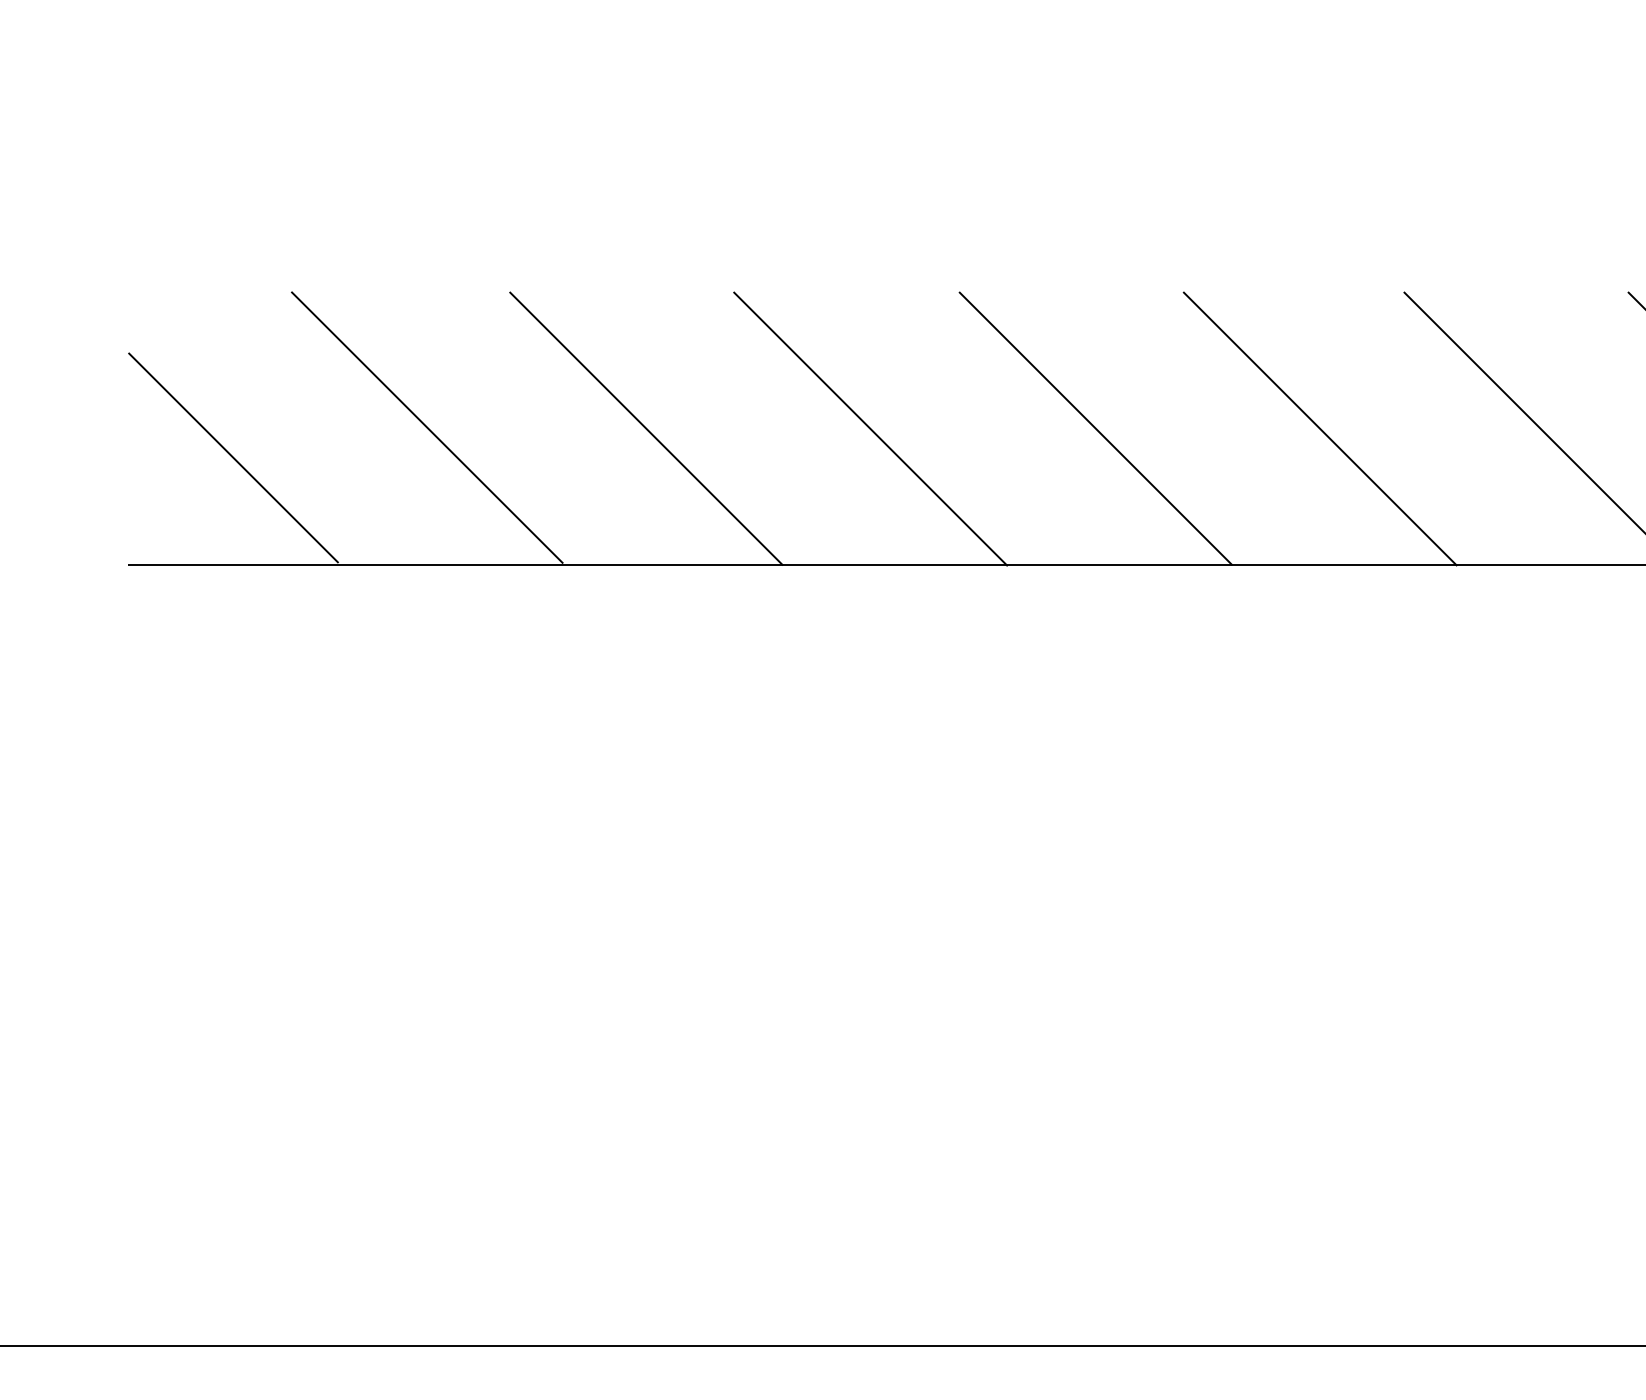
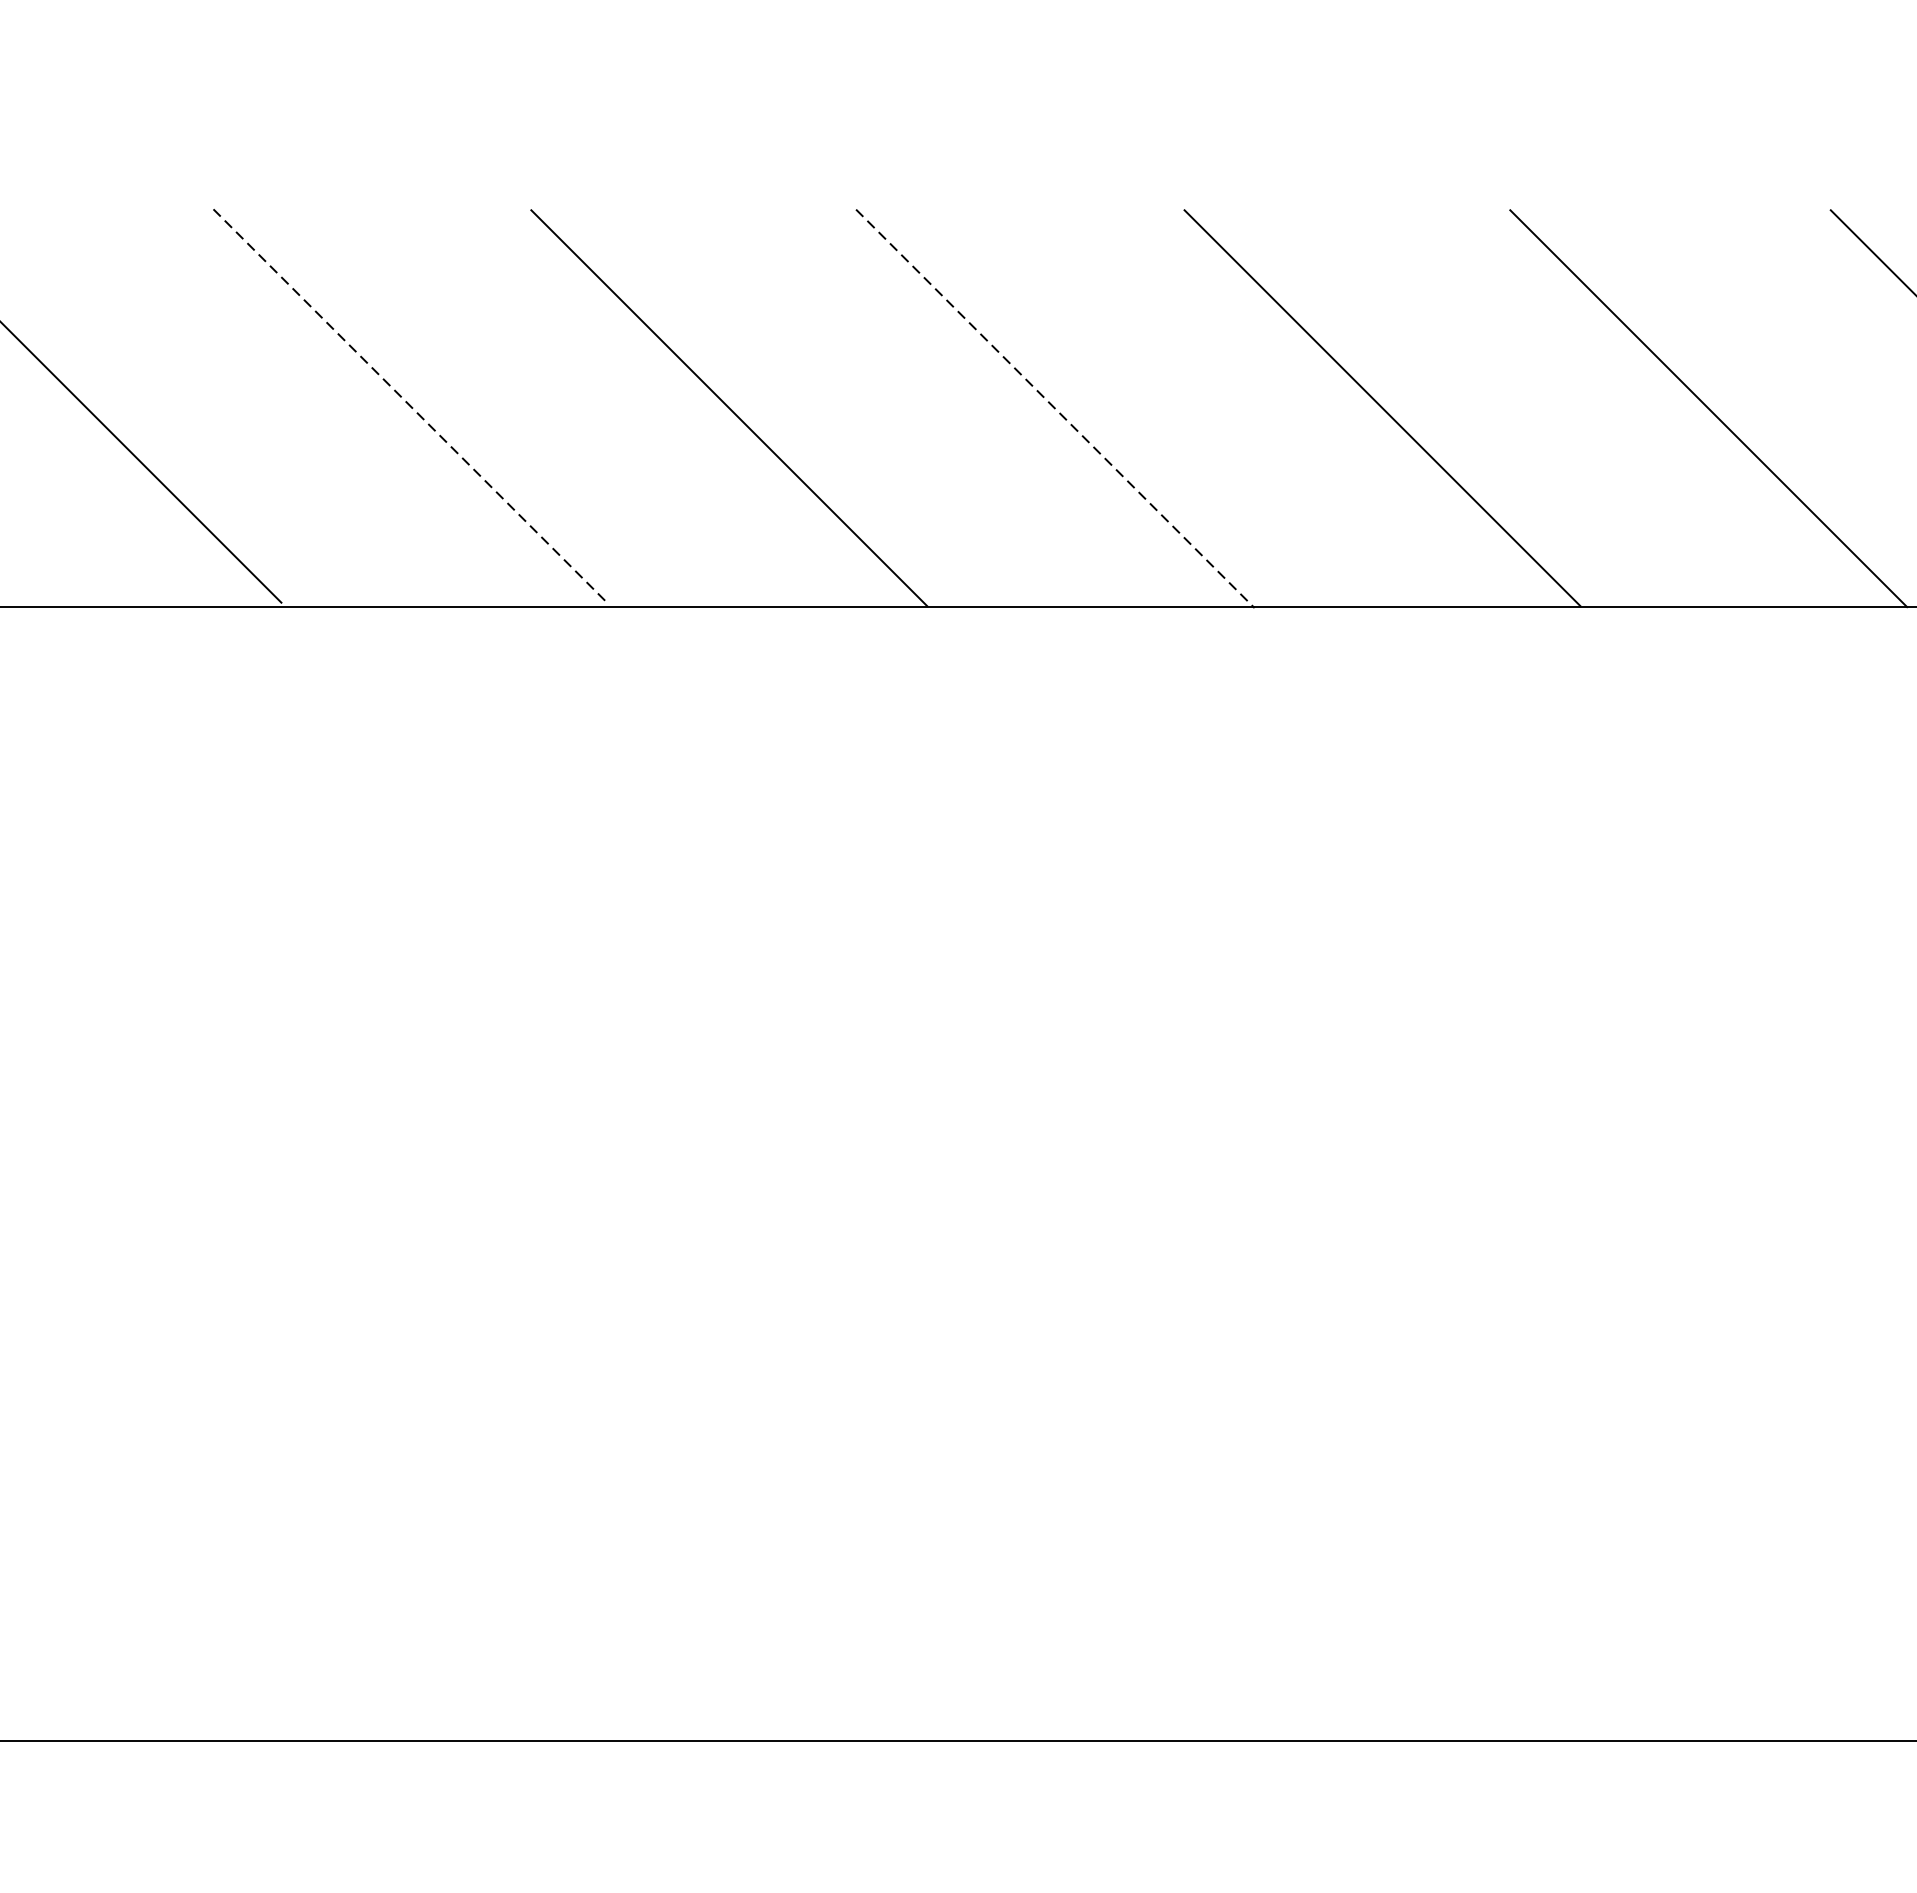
line: (427, 428) -> (411, 407), solid -> dashed
line: (870, 429) -> (1055, 409), solid -> dashed

